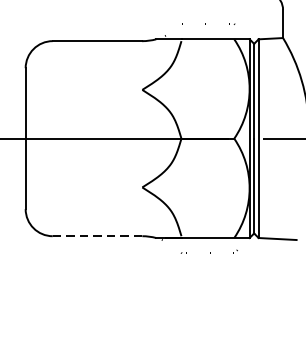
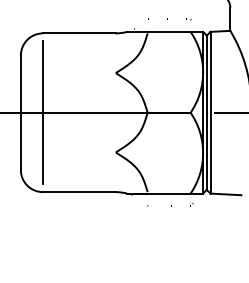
line: (52, 138) -> (42, 112), added
line: (96, 236) -> (78, 192), dashed -> solid

